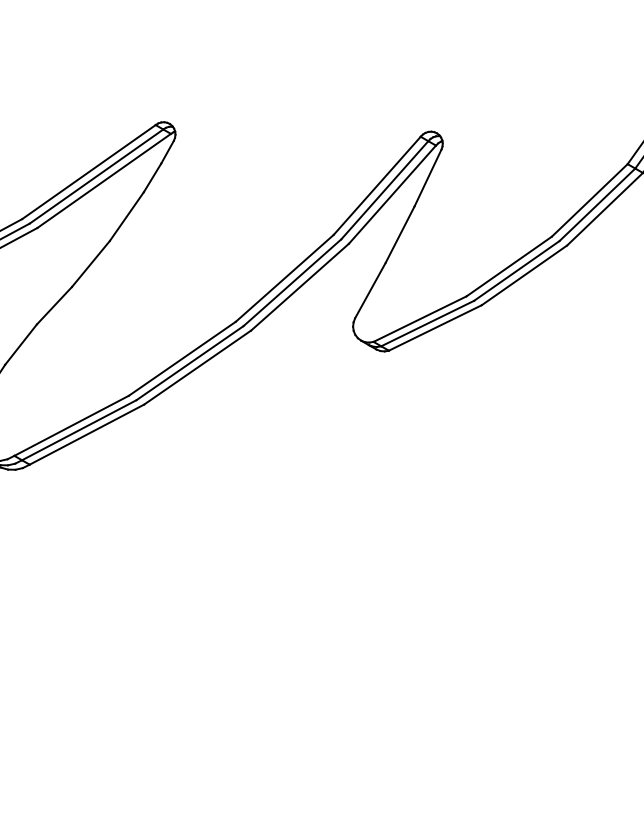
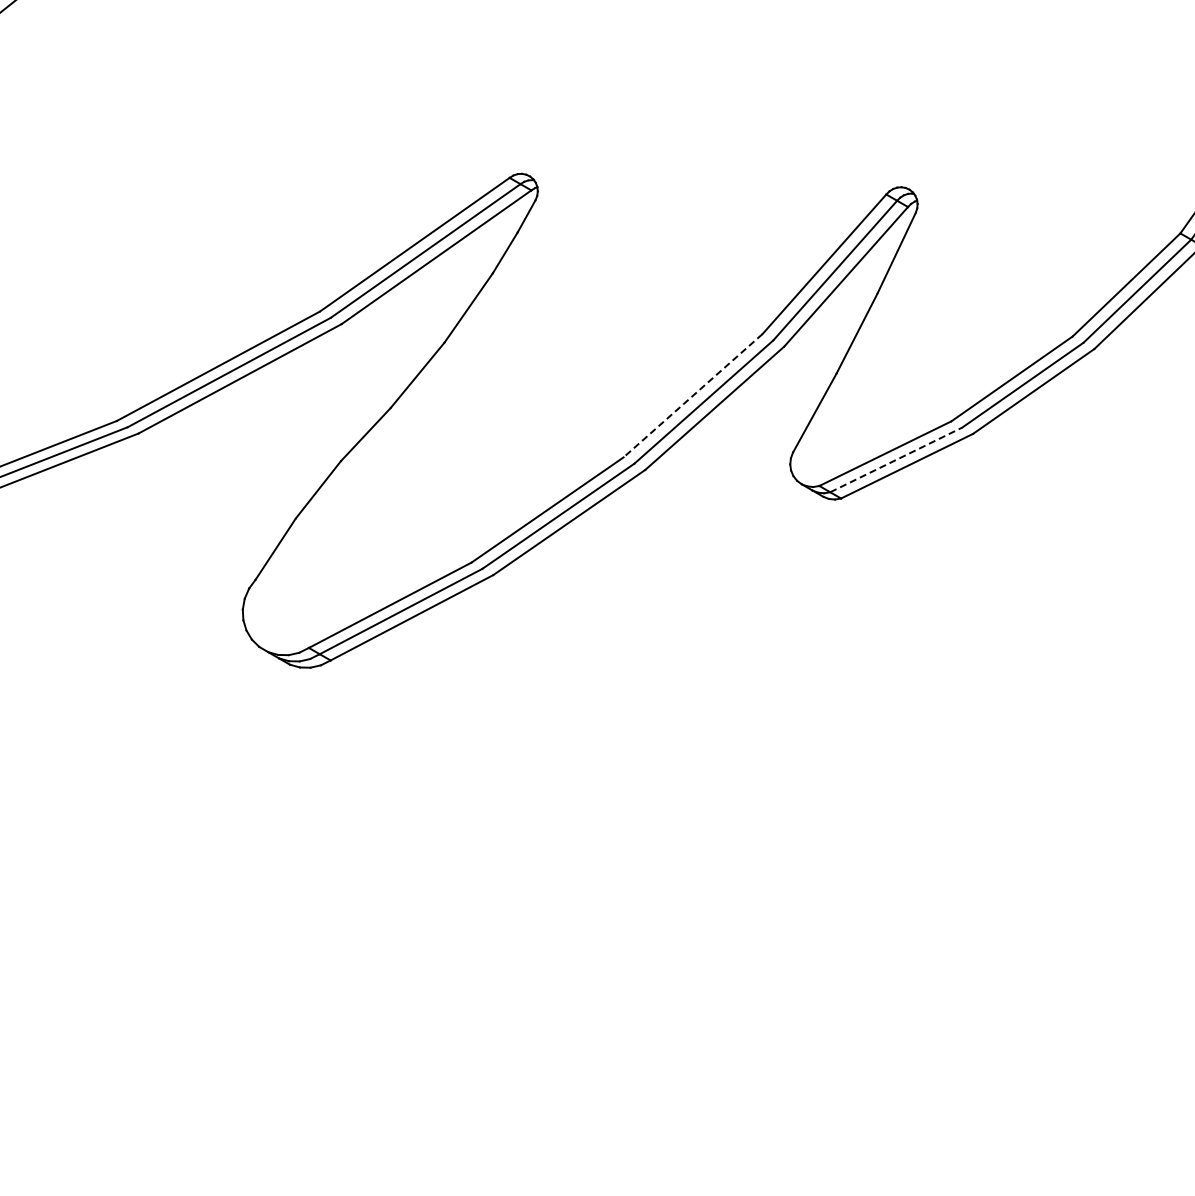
line: (285, 278) -> (693, 395), solid -> dashed
line: (427, 323) -> (896, 459), solid -> dashed

